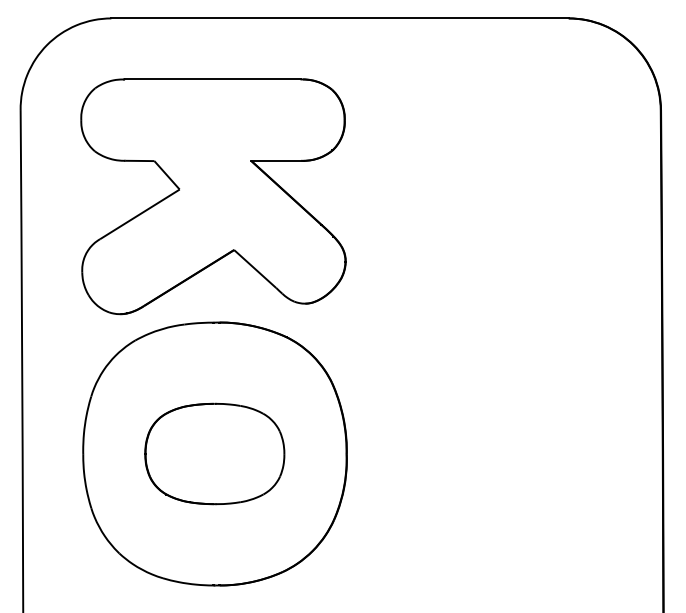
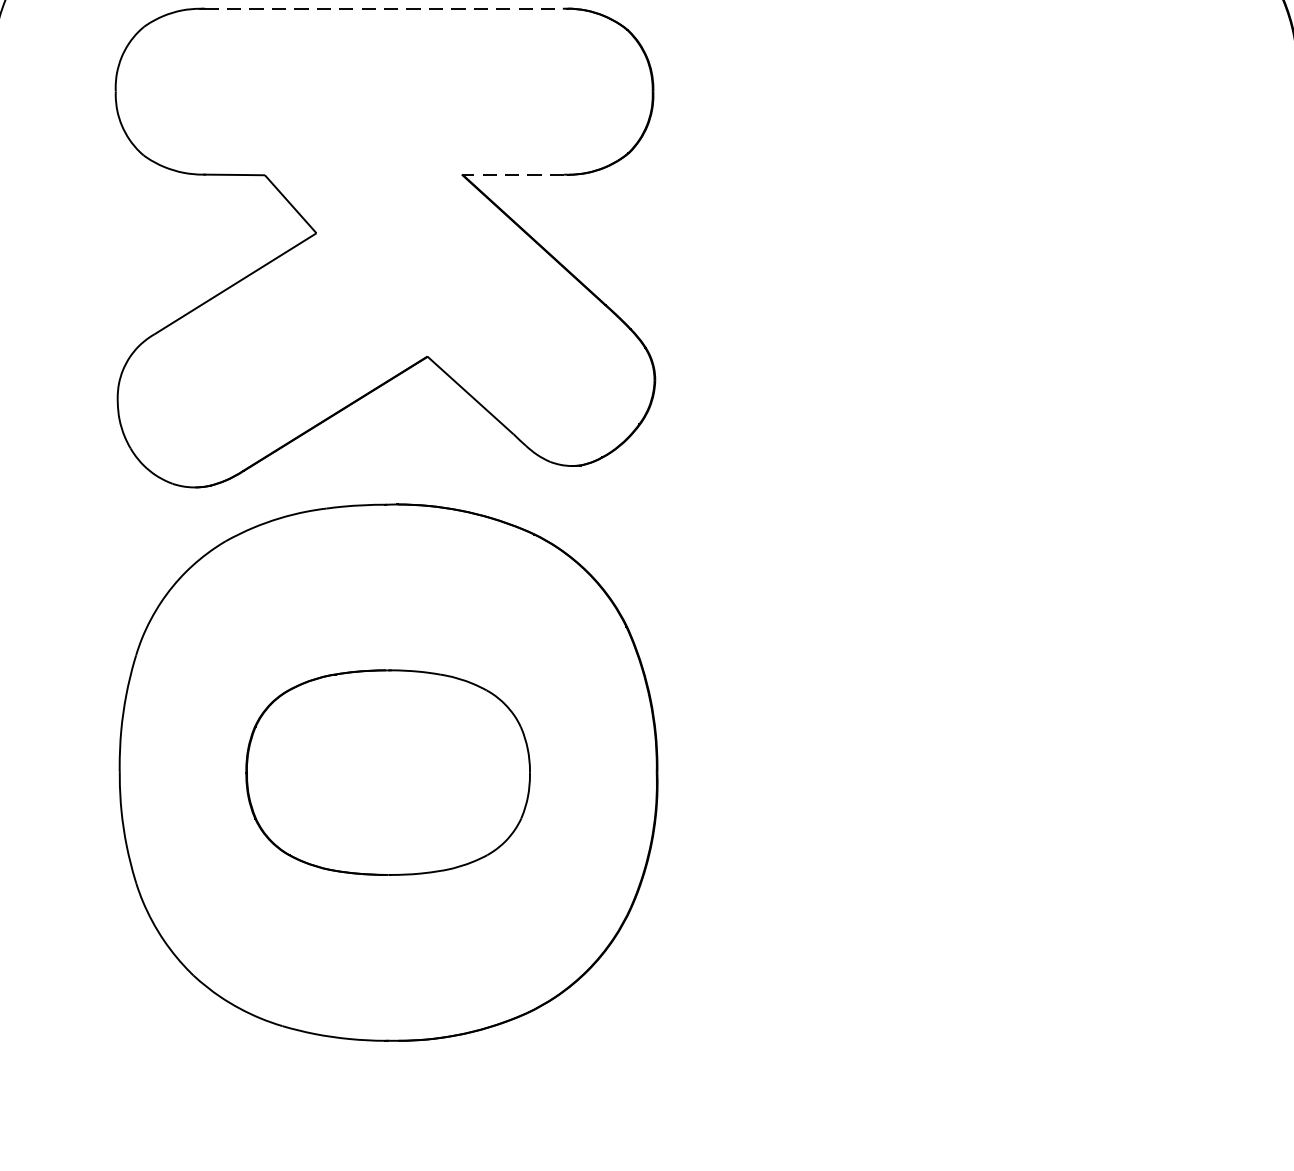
line: (212, 79) -> (383, 8), solid -> dashed
line: (275, 160) -> (511, 174), solid -> dashed

